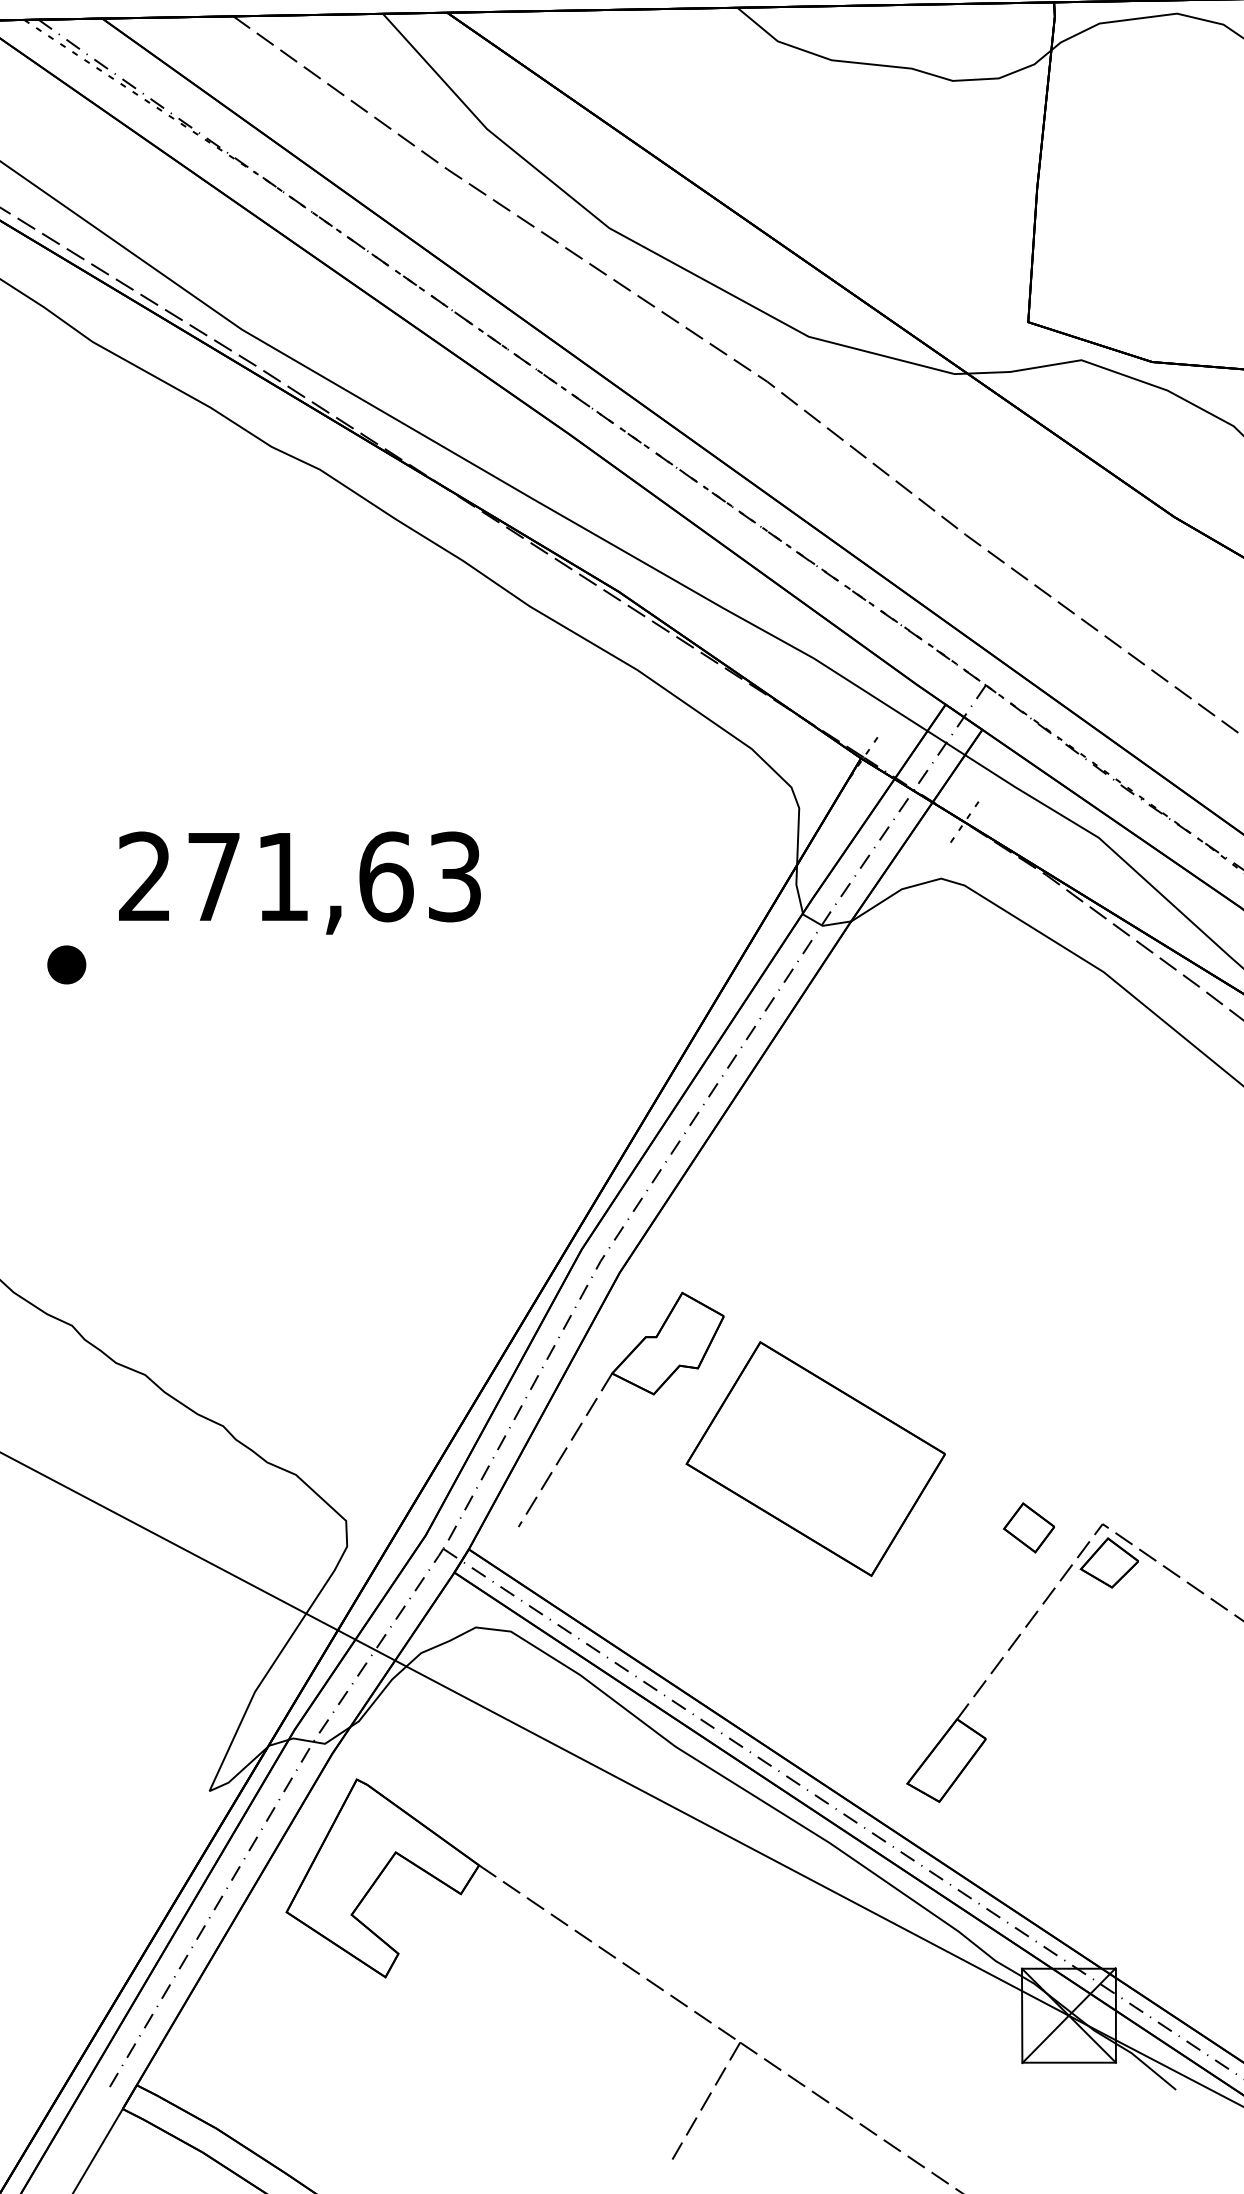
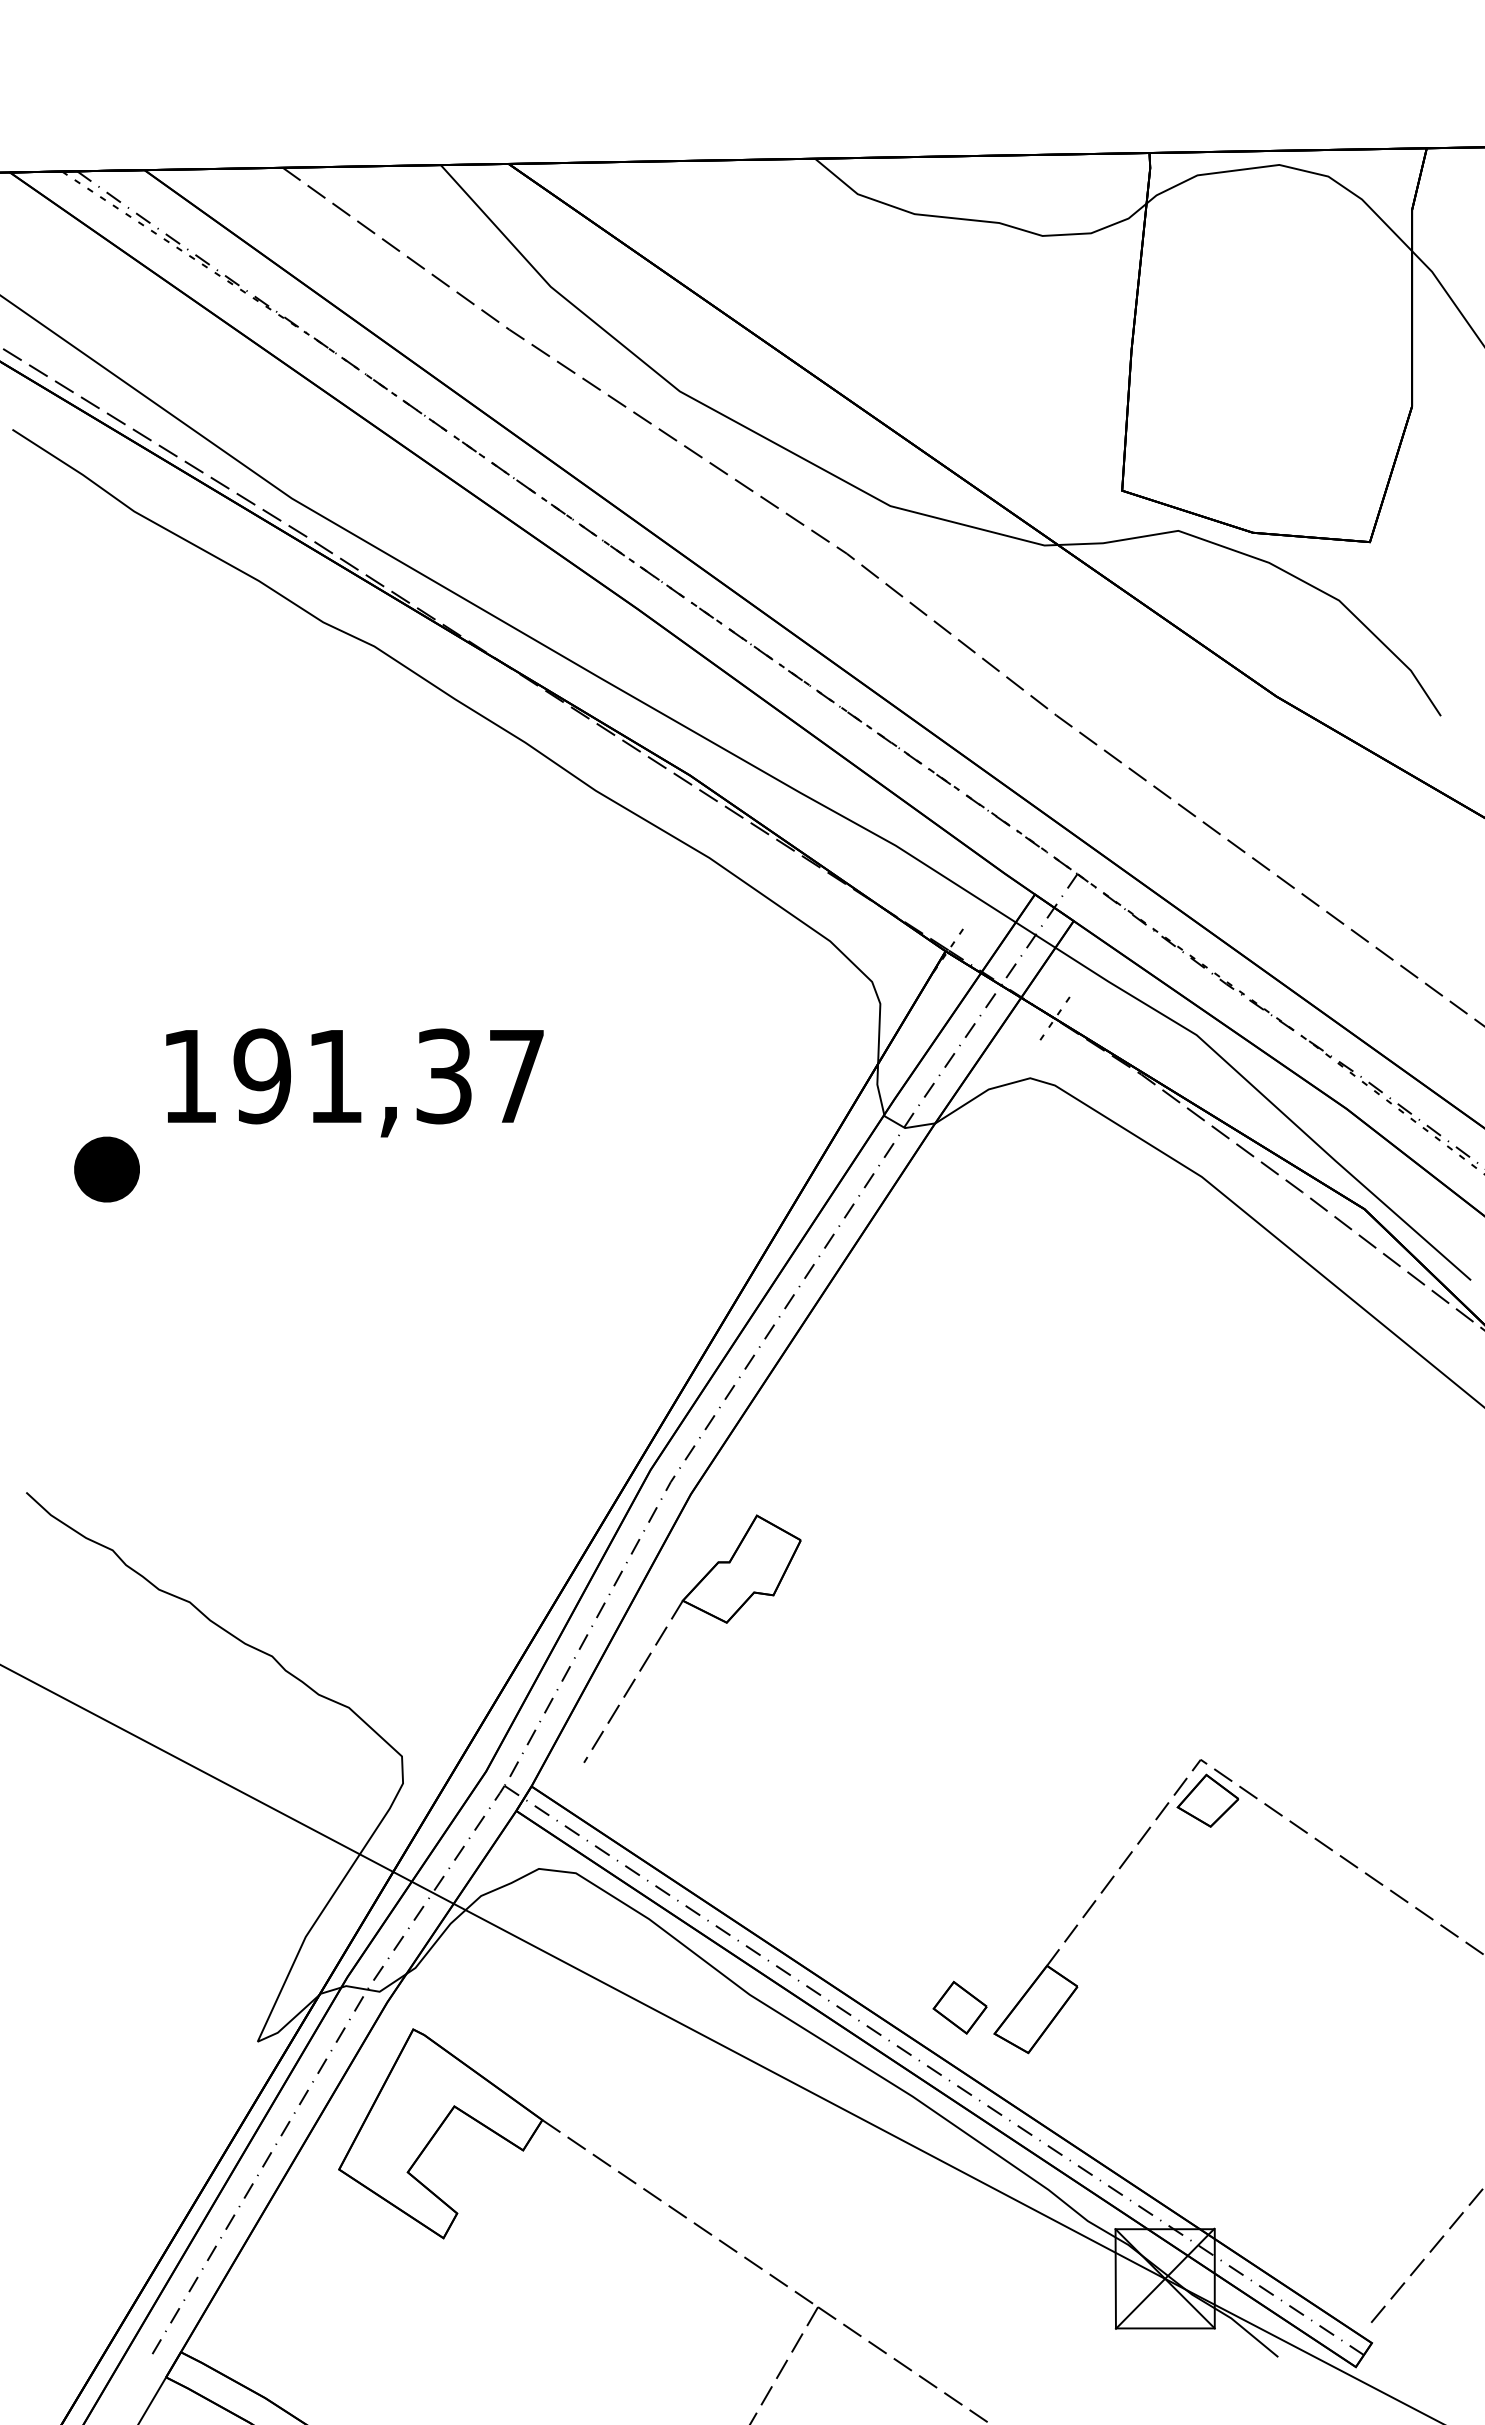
text: (300, 876) -> (353, 1076), 271,63 -> 191,37
part: (66, 964) -> (106, 1168), size x1.6
part: (815, 1458) -> (897, 1690), removed
part: (1028, 1527) -> (959, 2007), moved

